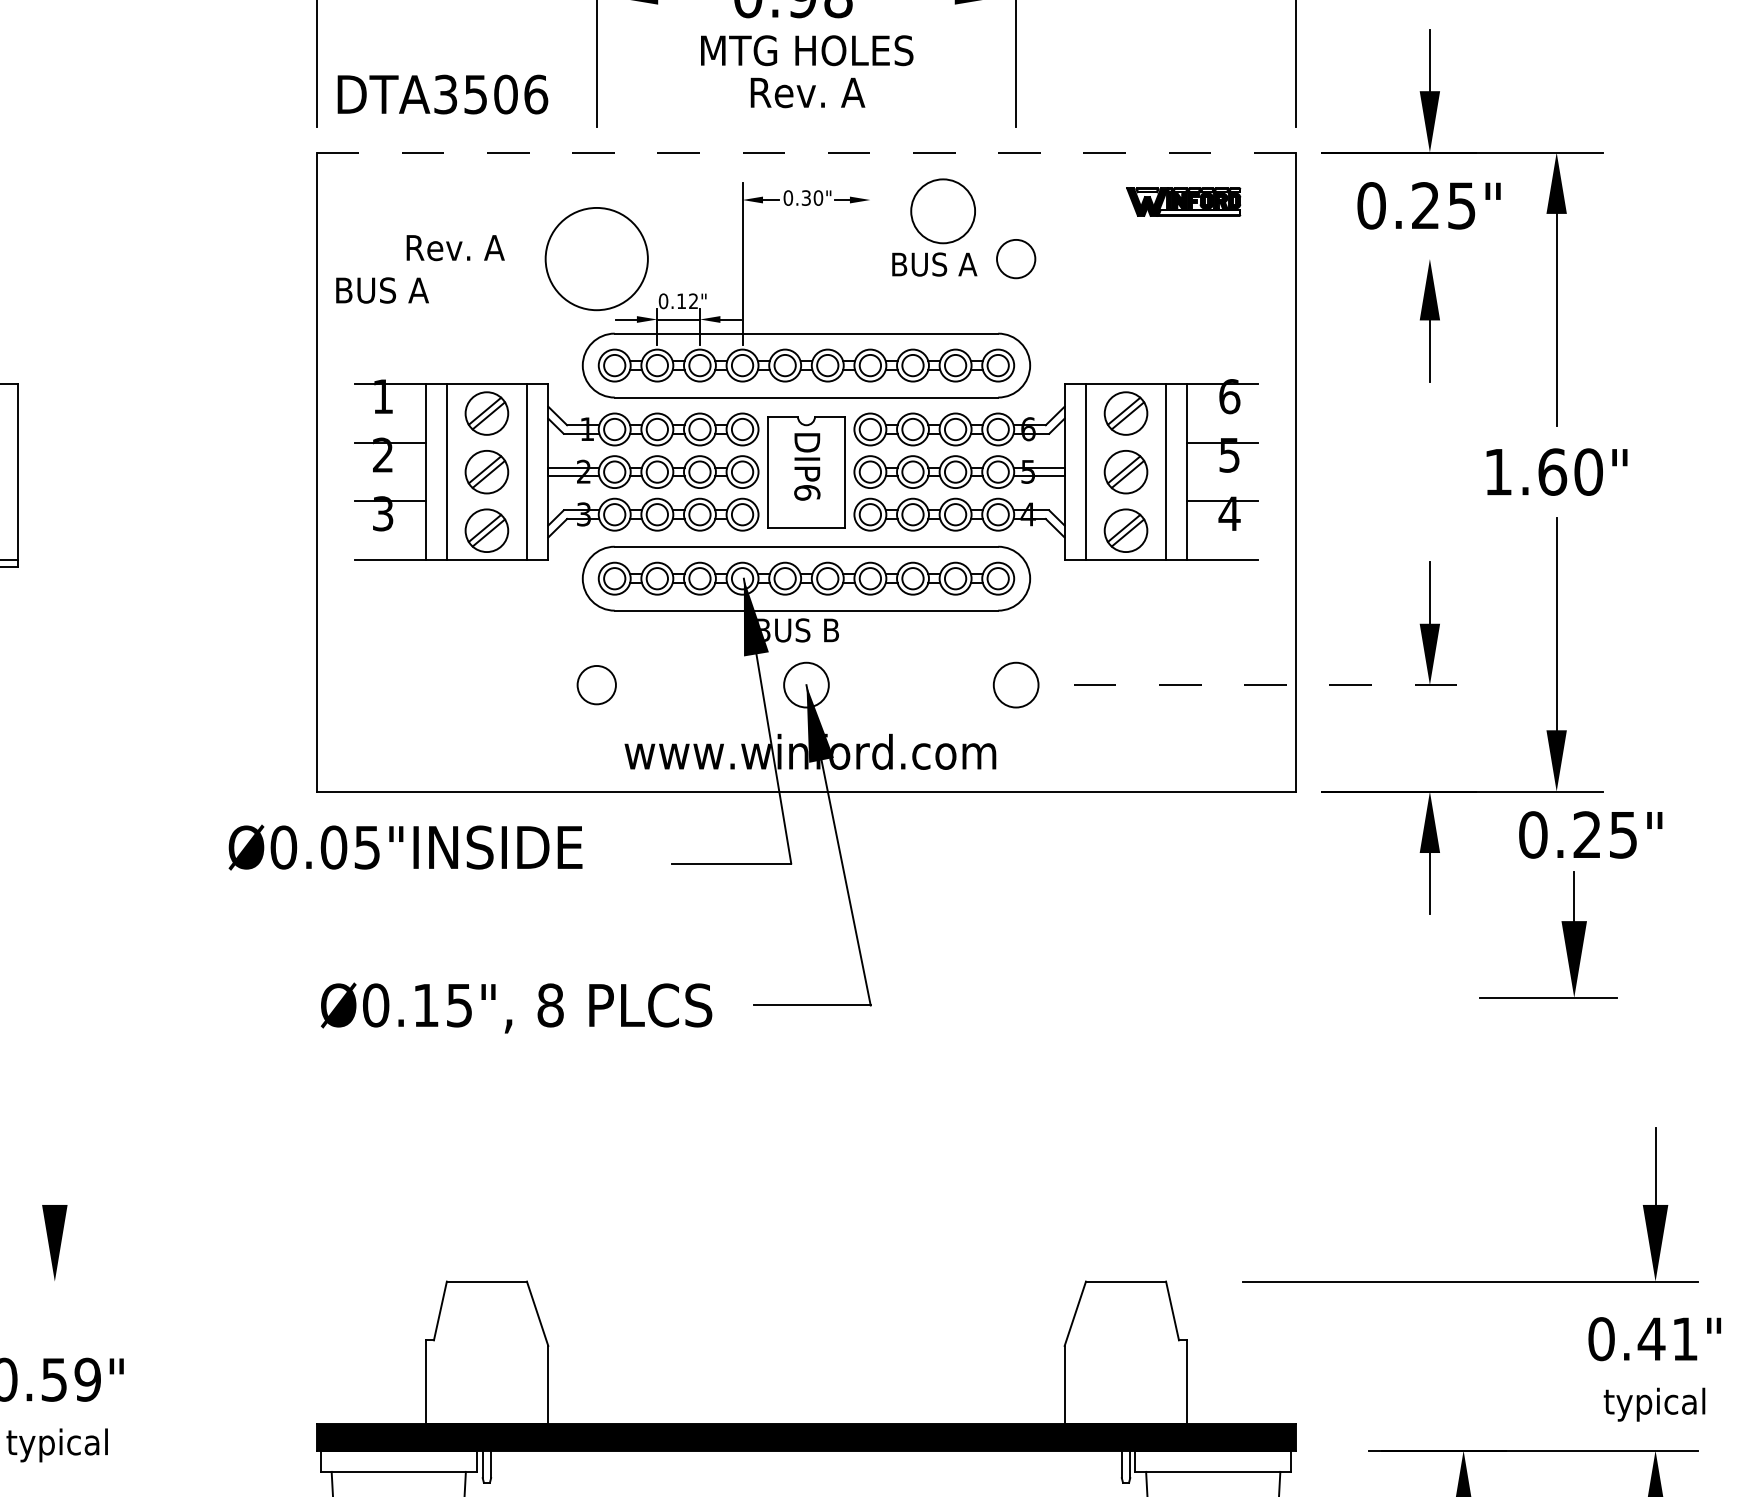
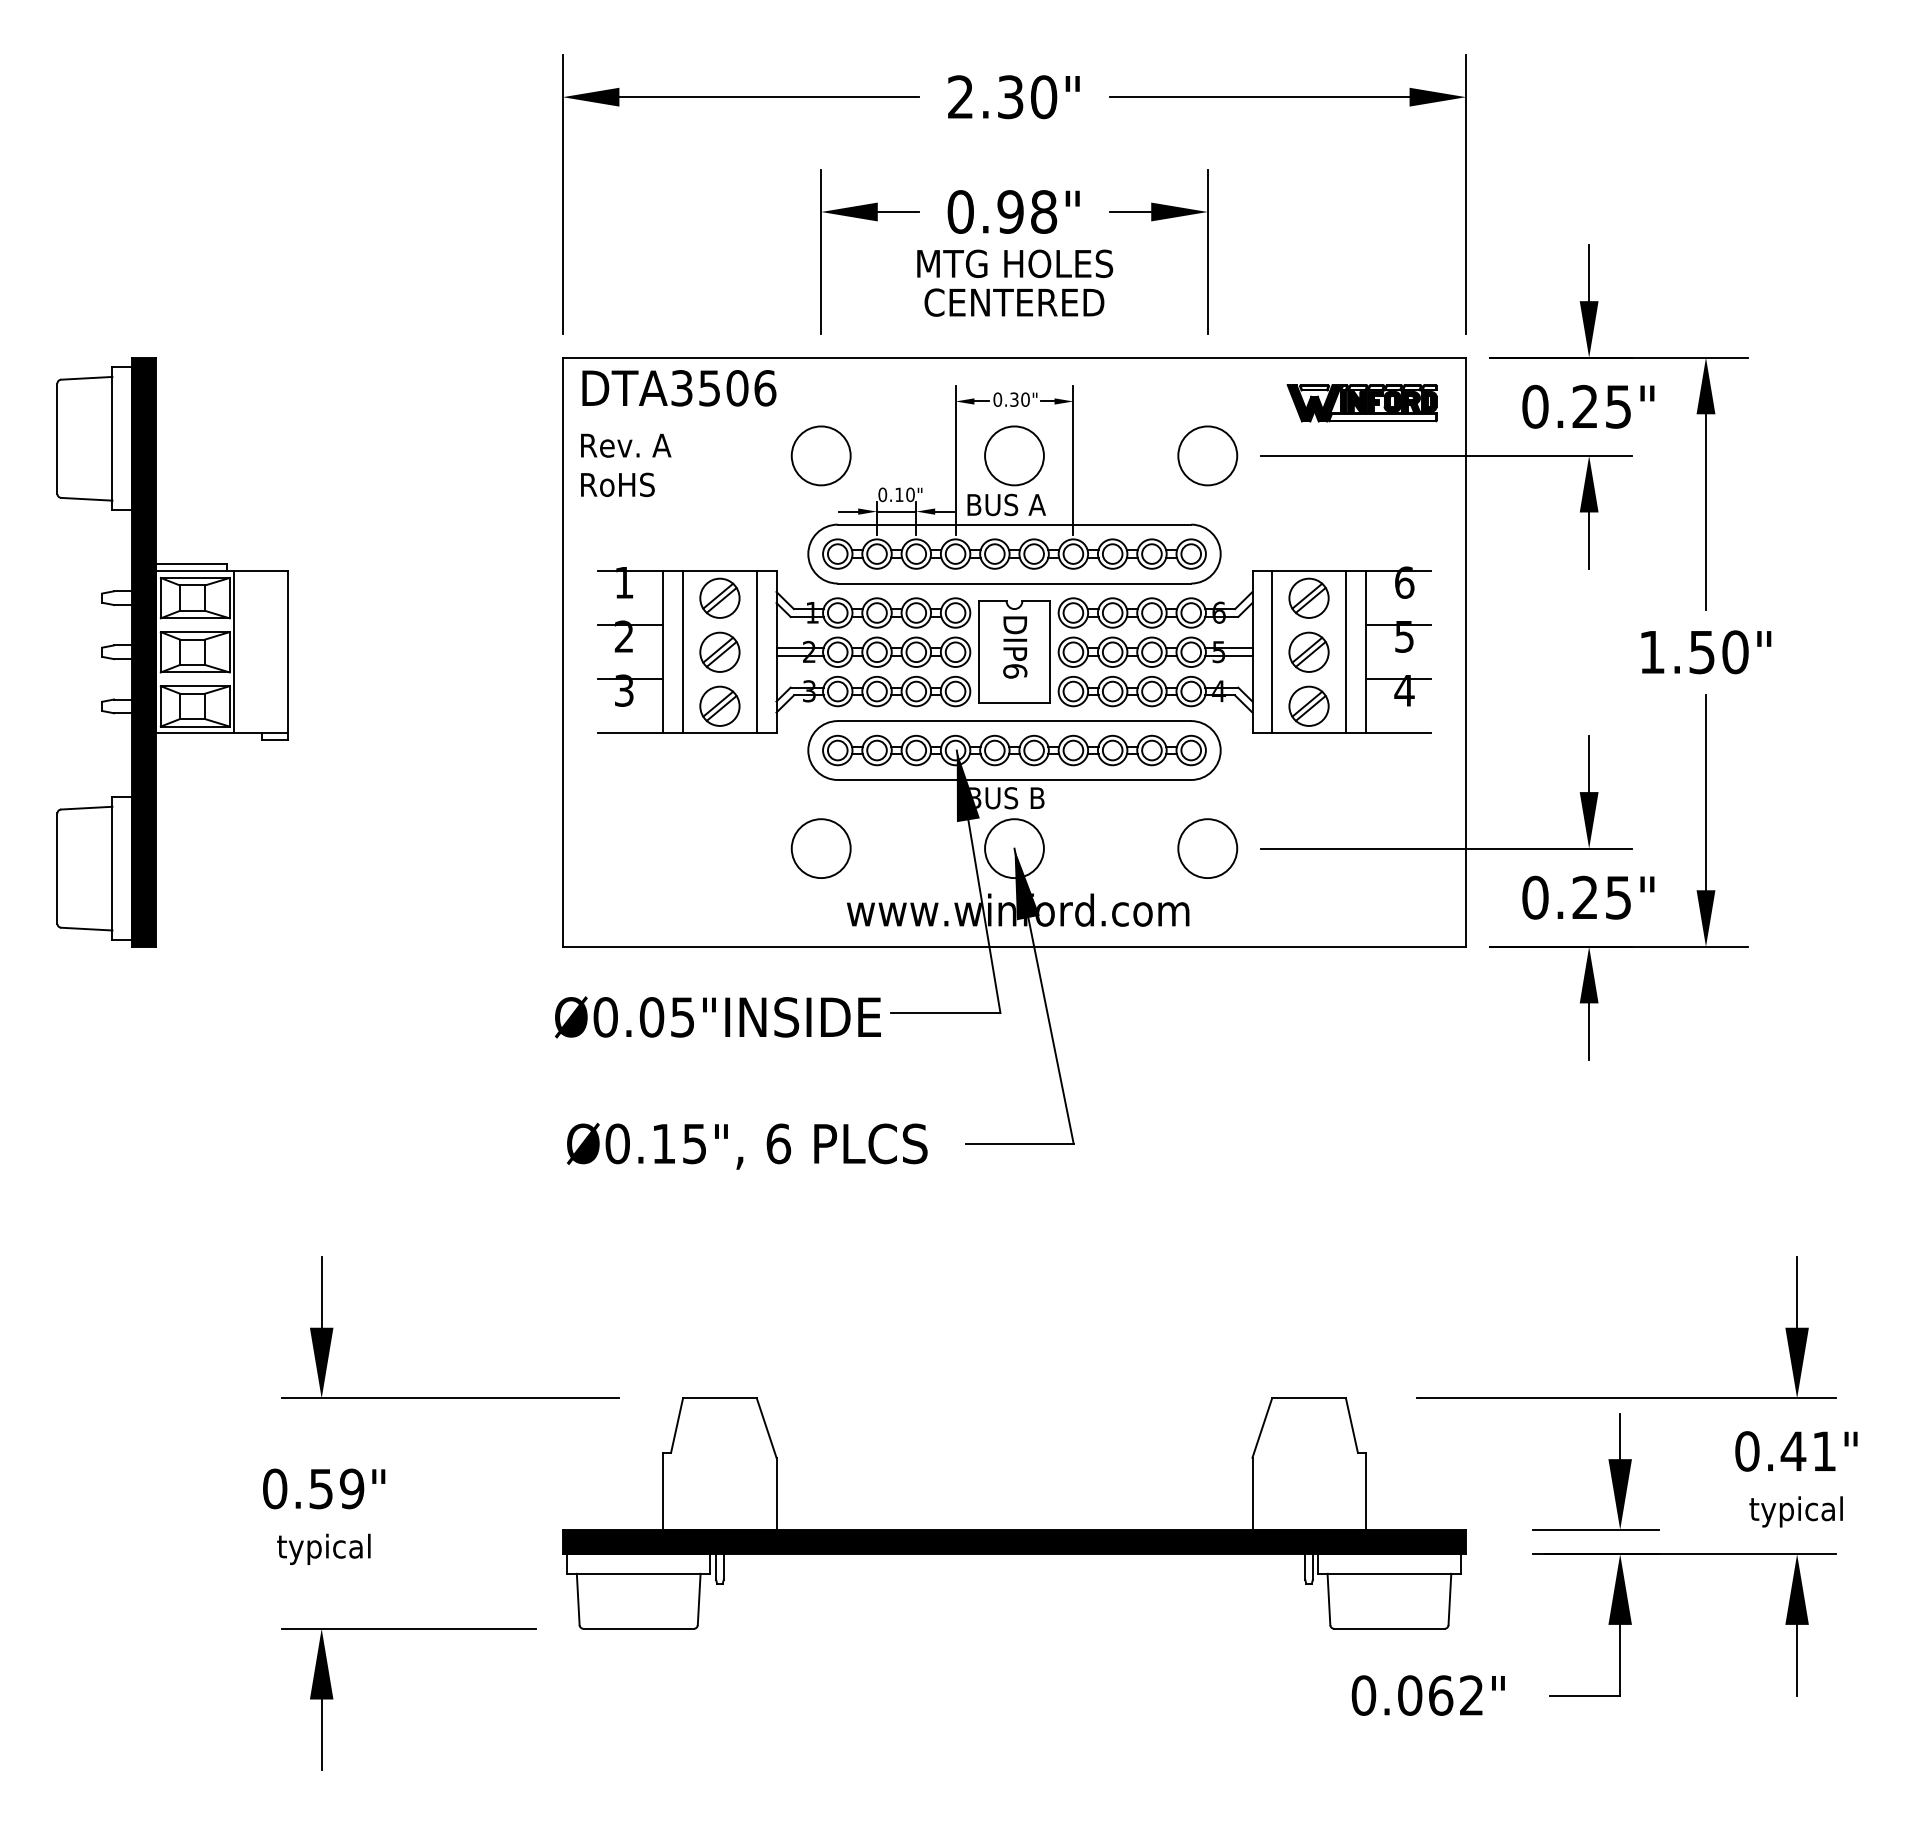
text: (806, 92) -> (1014, 302), Rev. A -> CENTERED
text: (443, 94) -> (679, 388), moved
line: (806, 152) -> (1014, 357), dashed -> solid
part: (1182, 202) -> (1361, 403), size x1.43
part: (934, 227) -> (1006, 470), moved
text: (456, 247) -> (626, 445), moved
circle: (596, 258) -> (820, 455), size x0.62
circle: (1015, 258) -> (1207, 455), size x1.67
line: (1274, 258) -> (1445, 455), added
line: (870, 262) -> (1073, 459), added
text: (384, 290) -> (625, 484), BUS A -> RoHS
text: (693, 300) -> (910, 494), 0.12" -> 0.10"
text: (1552, 472) -> (1702, 652), 1.60" -> 1.50"
circle: (596, 684) -> (820, 848), size x1.67
circle: (806, 684) -> (1014, 848), size x1.43
circle: (1015, 684) -> (1207, 848), size x1.43
line: (1275, 684) -> (1446, 848), dashed -> solid
text: (1590, 834) -> (1588, 897), moved
text: (405, 847) -> (717, 1017), moved
part: (1562, 930) -> (1609, 1467), moved
text: (550, 1005) -> (778, 1143), 8 -> 6
line: (54, 1166) -> (321, 1292), added
line: (194, 1281) -> (450, 1398), added

